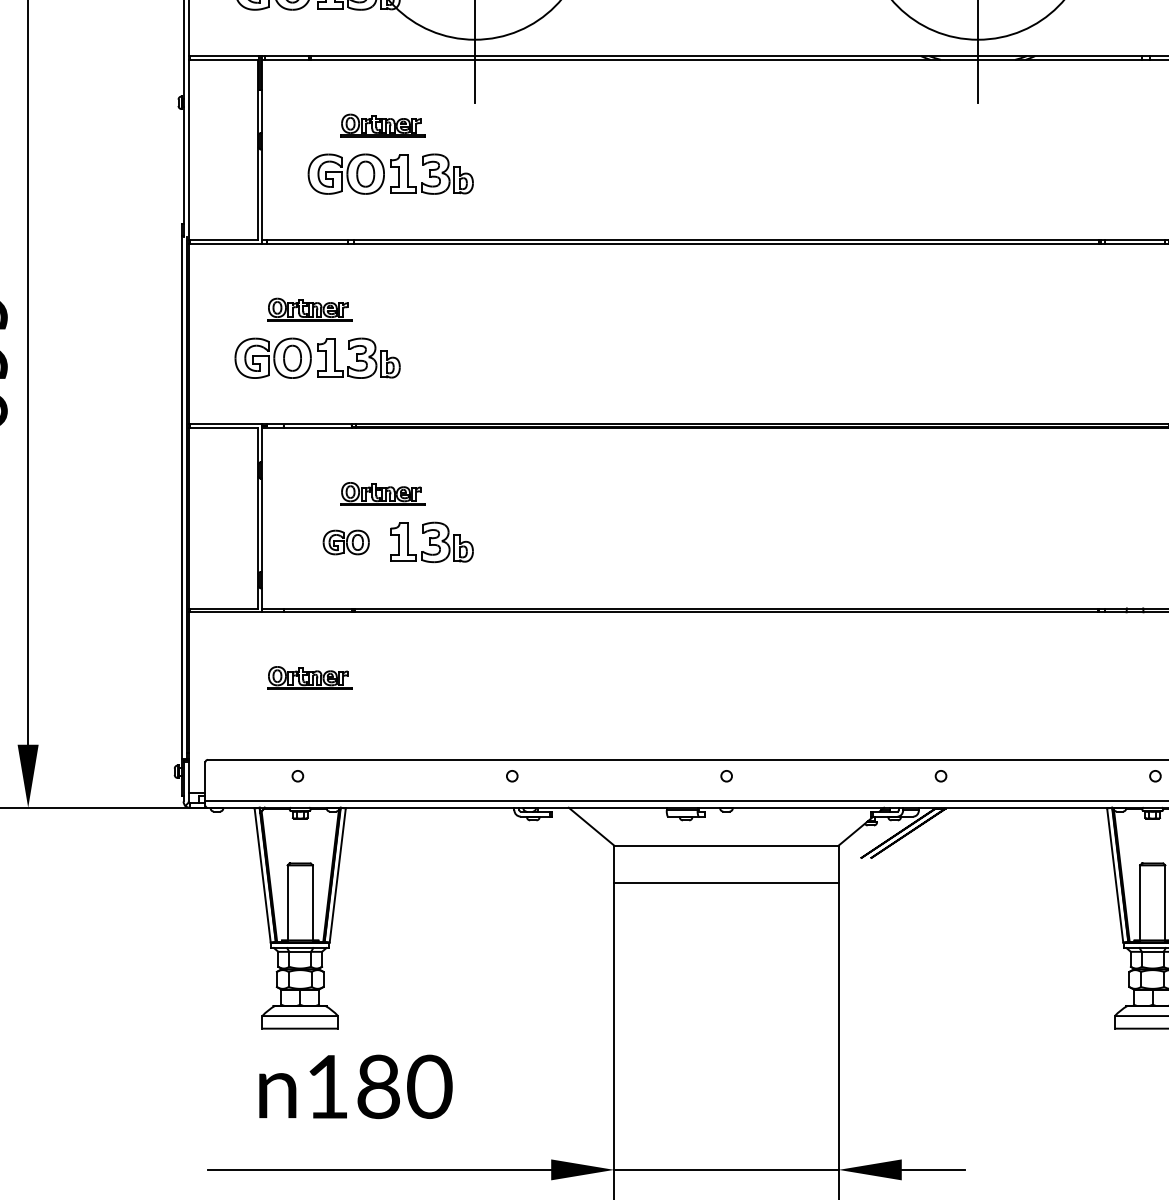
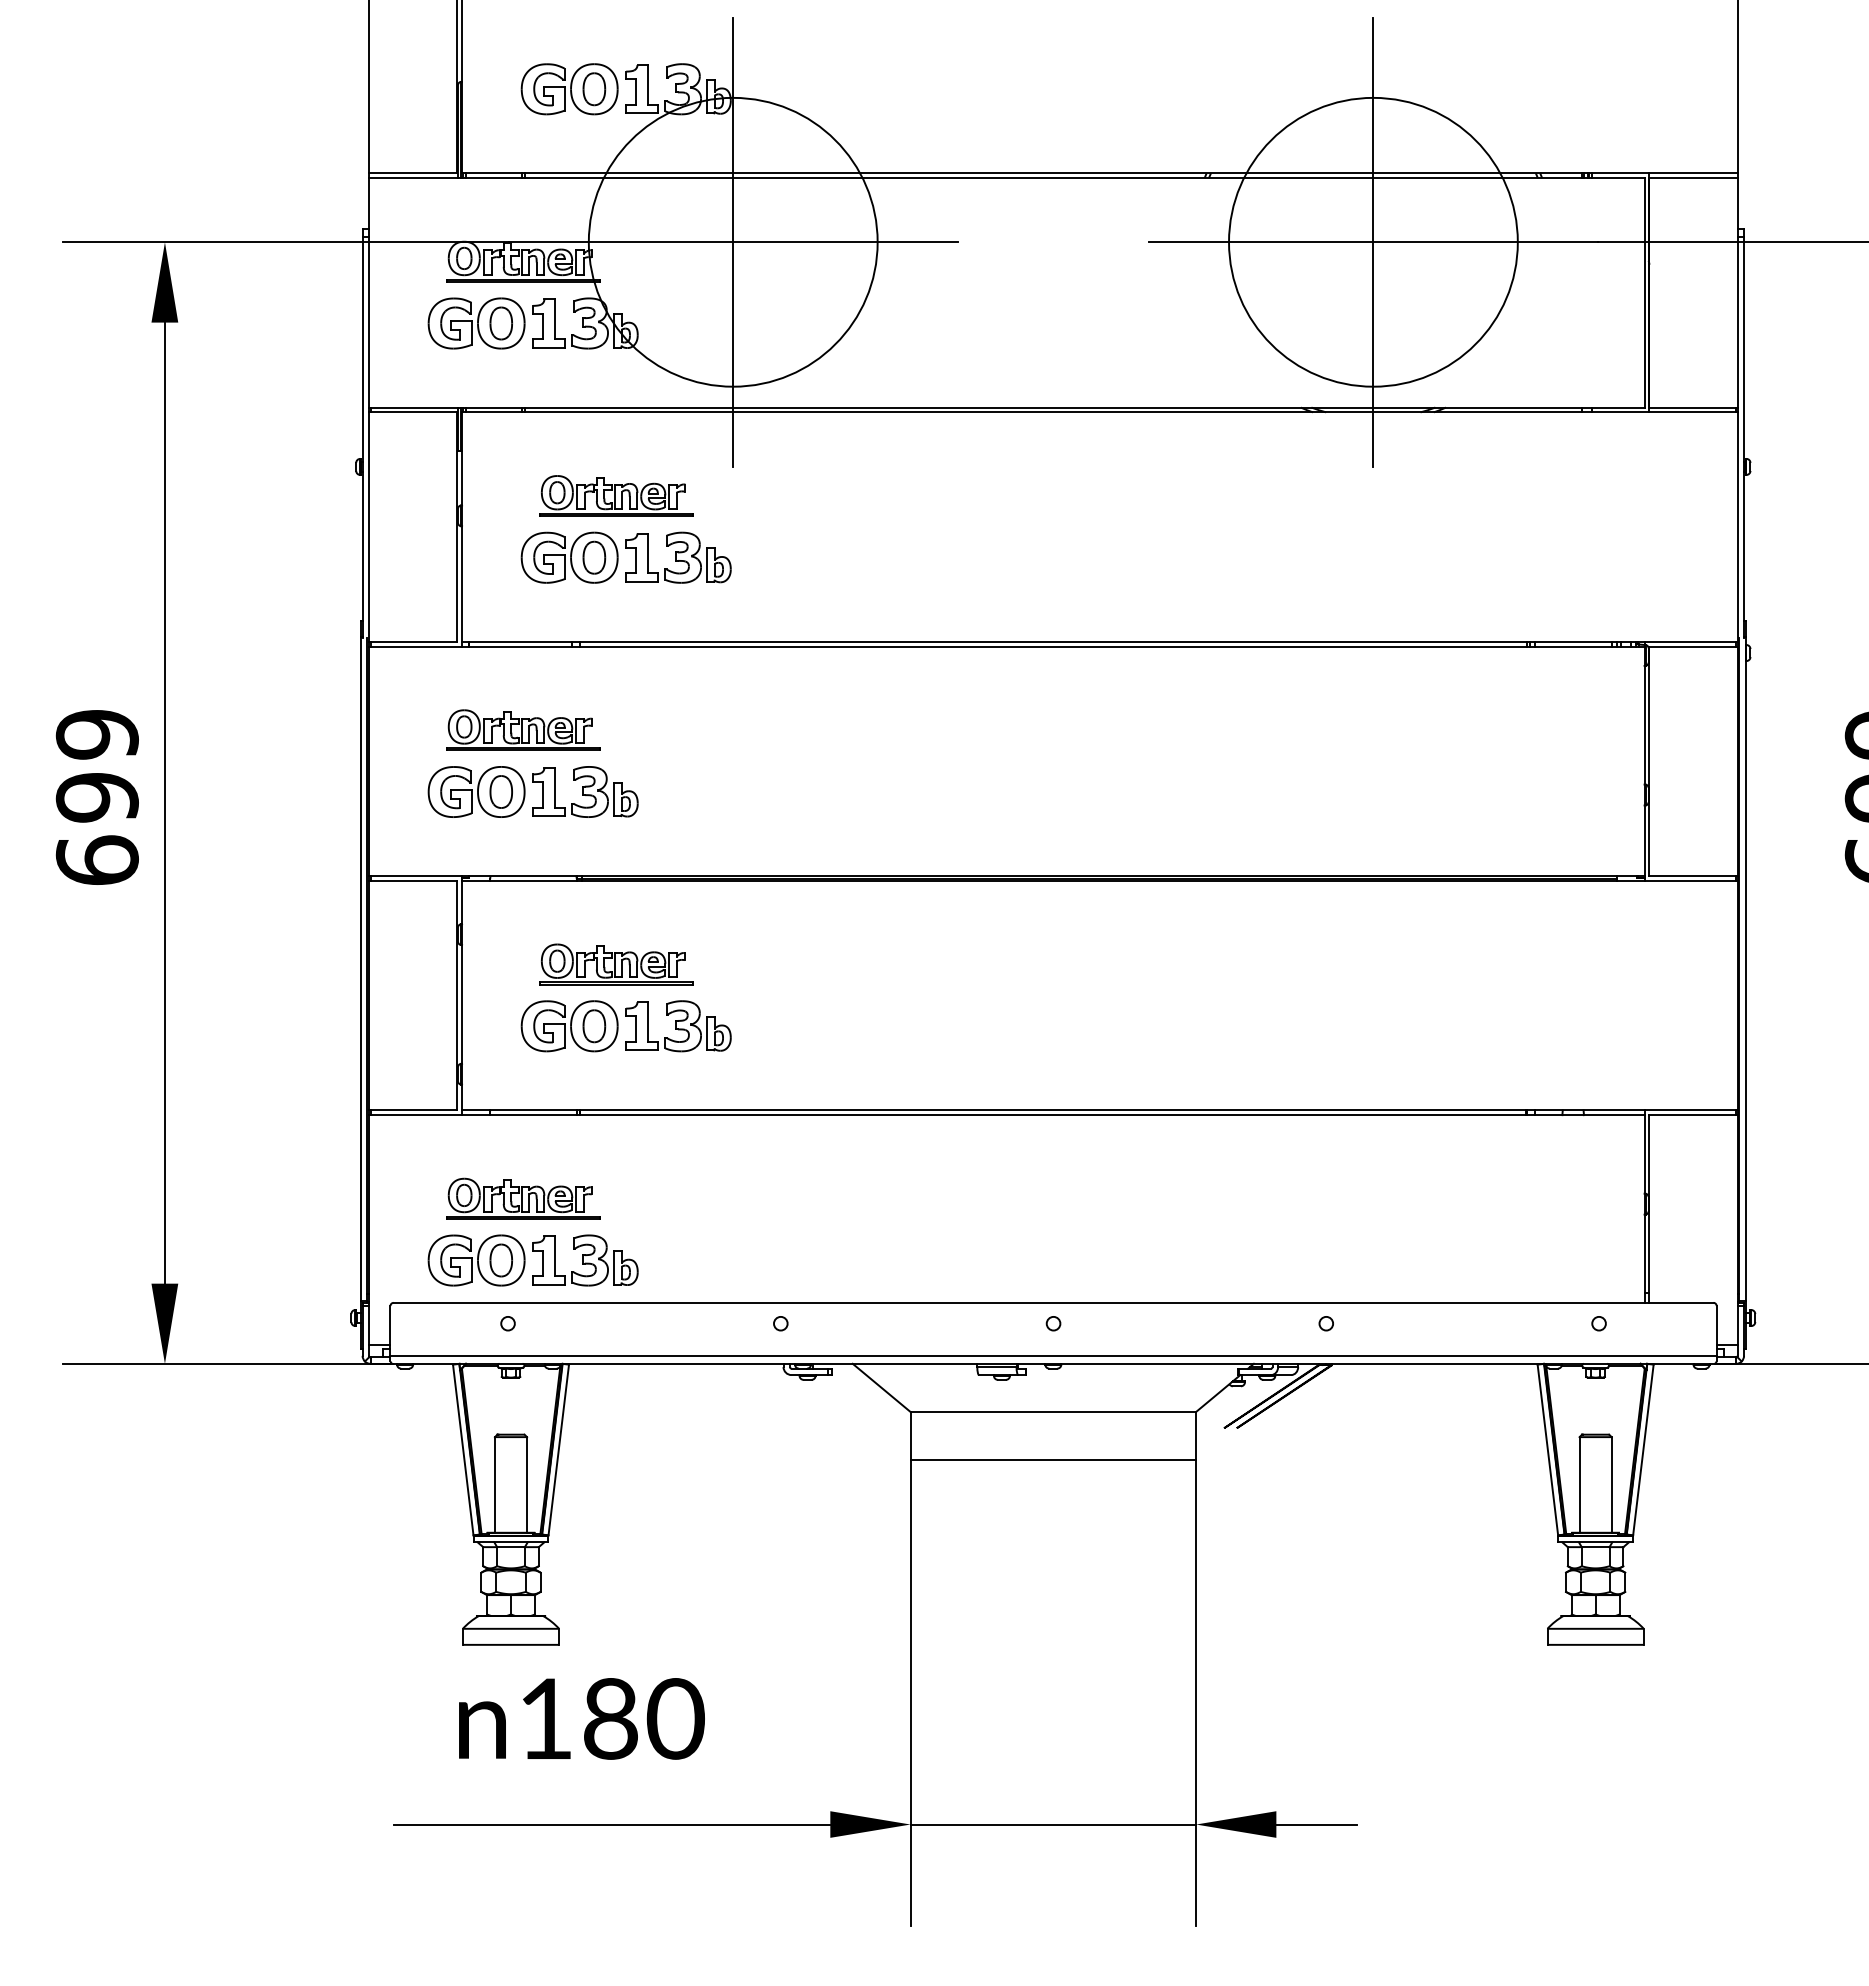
part: (383, 125) -> (616, 495), size x1.43
part: (310, 309) -> (523, 729), size x1.43
part: (383, 493) -> (616, 964), size x1.43
part: (346, 542) -> (569, 1026), size x1.67
part: (310, 677) -> (523, 1198), size x1.43
part: (311, 726) -> (525, 1260), added

